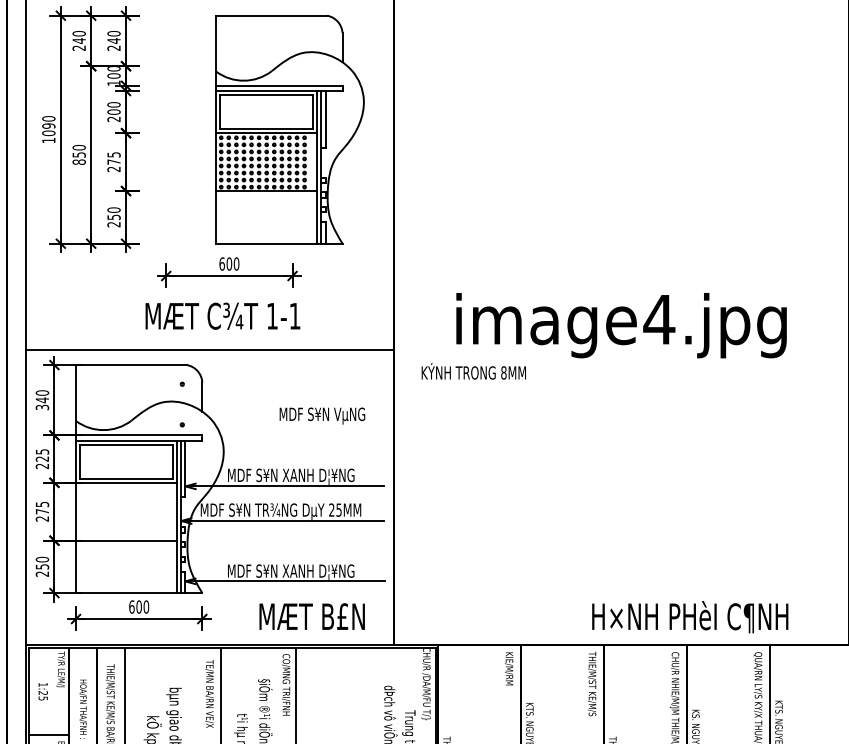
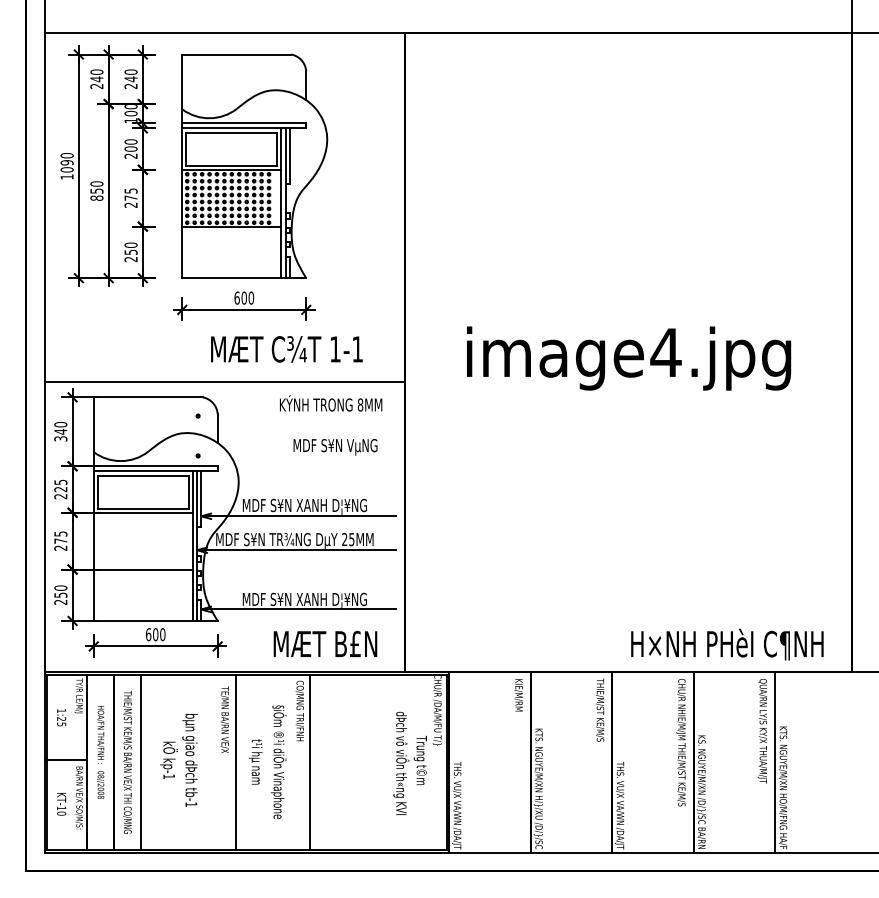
part: (289, 128) -> (254, 165), moved
text: (222, 316) -> (286, 349), moved
text: (474, 371) -> (331, 403), moved
text: (690, 617) -> (727, 644), moved

